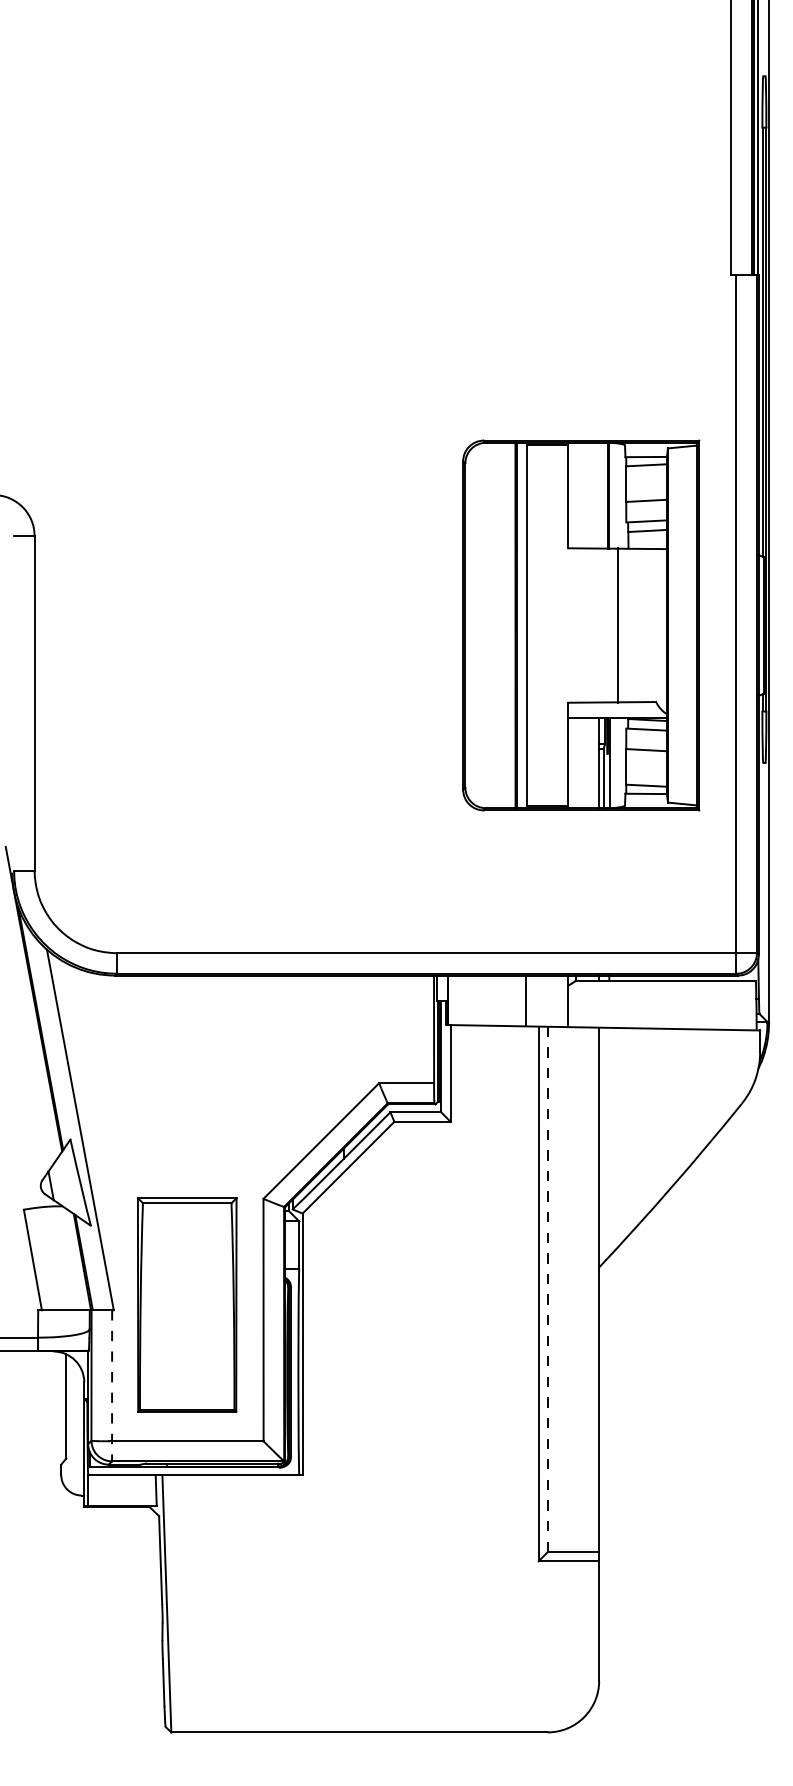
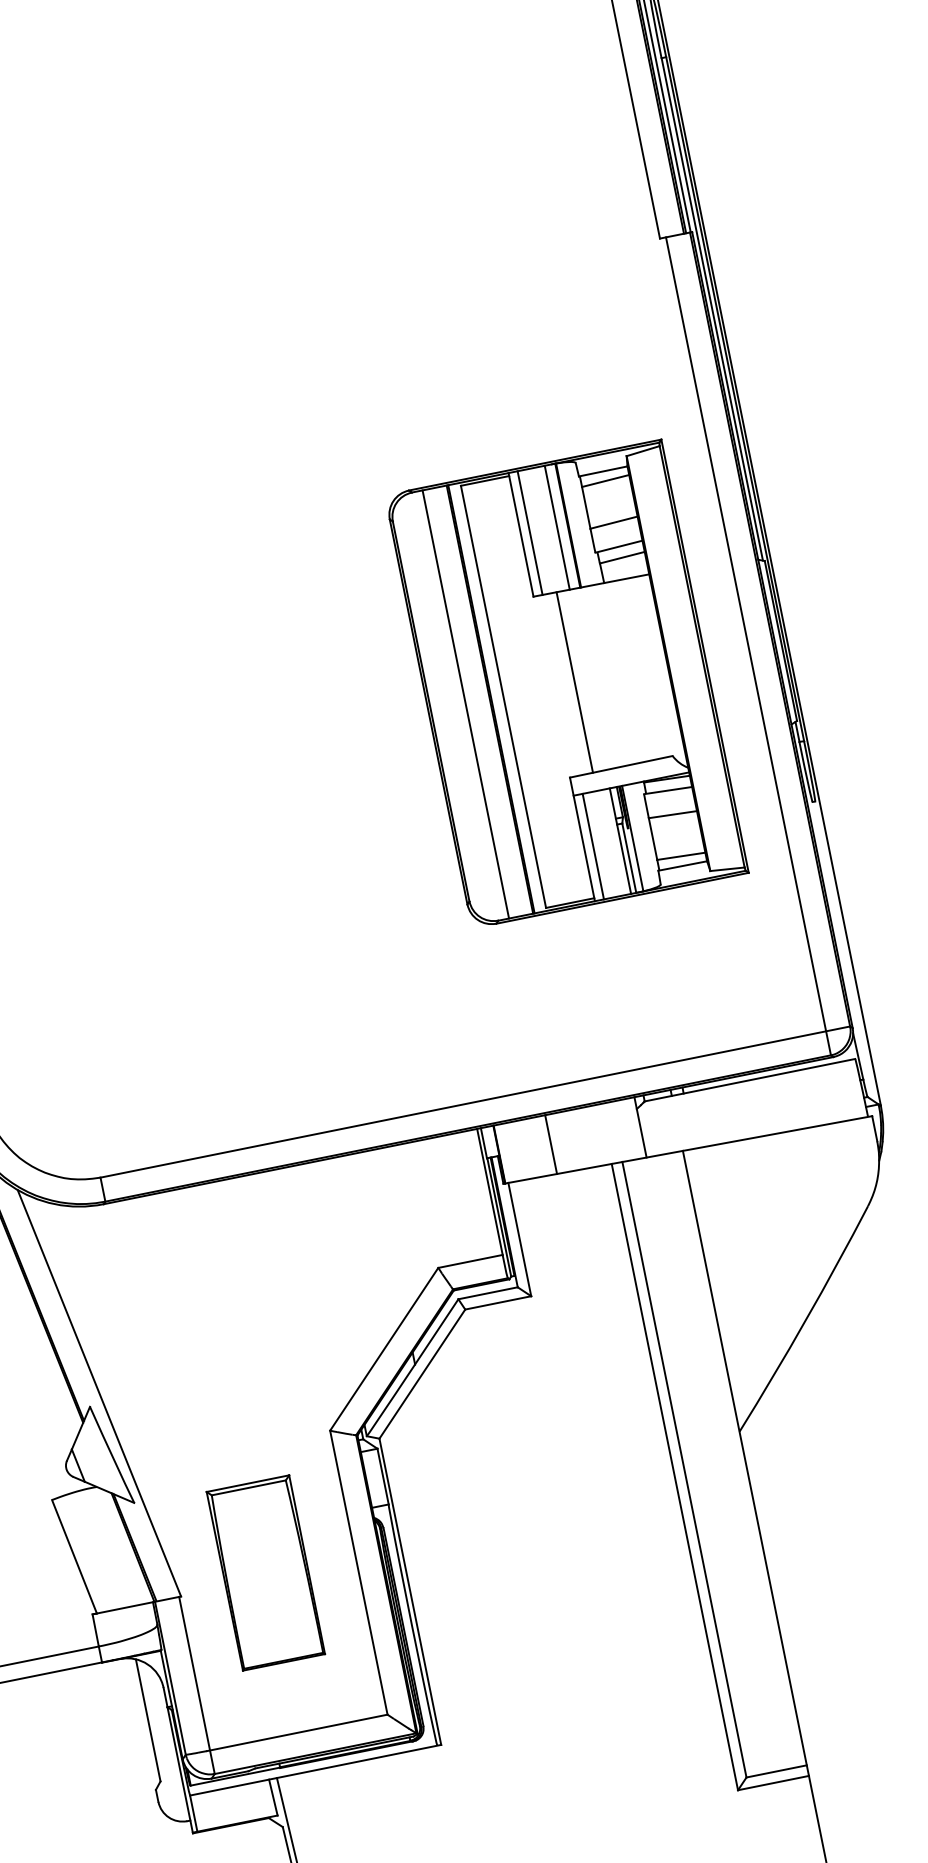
line: (576, 495) -> (530, 532), added
line: (599, 495) -> (557, 527), added
line: (494, 625) -> (465, 704), added
line: (617, 625) -> (574, 682), moved
line: (576, 763) -> (593, 846), added
line: (526, 1000) -> (551, 1144), moved
line: (547, 1289) -> (684, 1469), dashed -> solid
part: (187, 1304) -> (266, 1572), size x0.71
line: (112, 1385) -> (197, 1684), dashed -> solid

